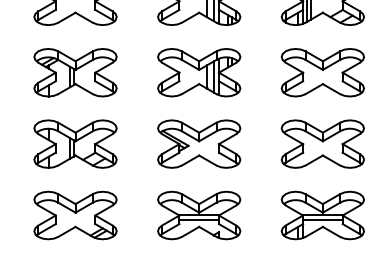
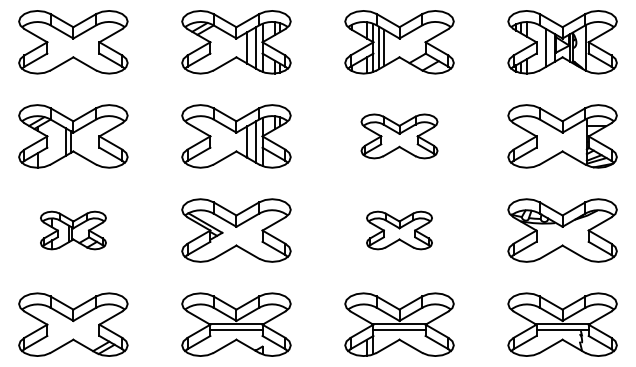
part: (322, 72) -> (399, 136), size x0.7
part: (75, 144) -> (73, 230), size x0.6
part: (322, 144) -> (399, 230), size x0.6

